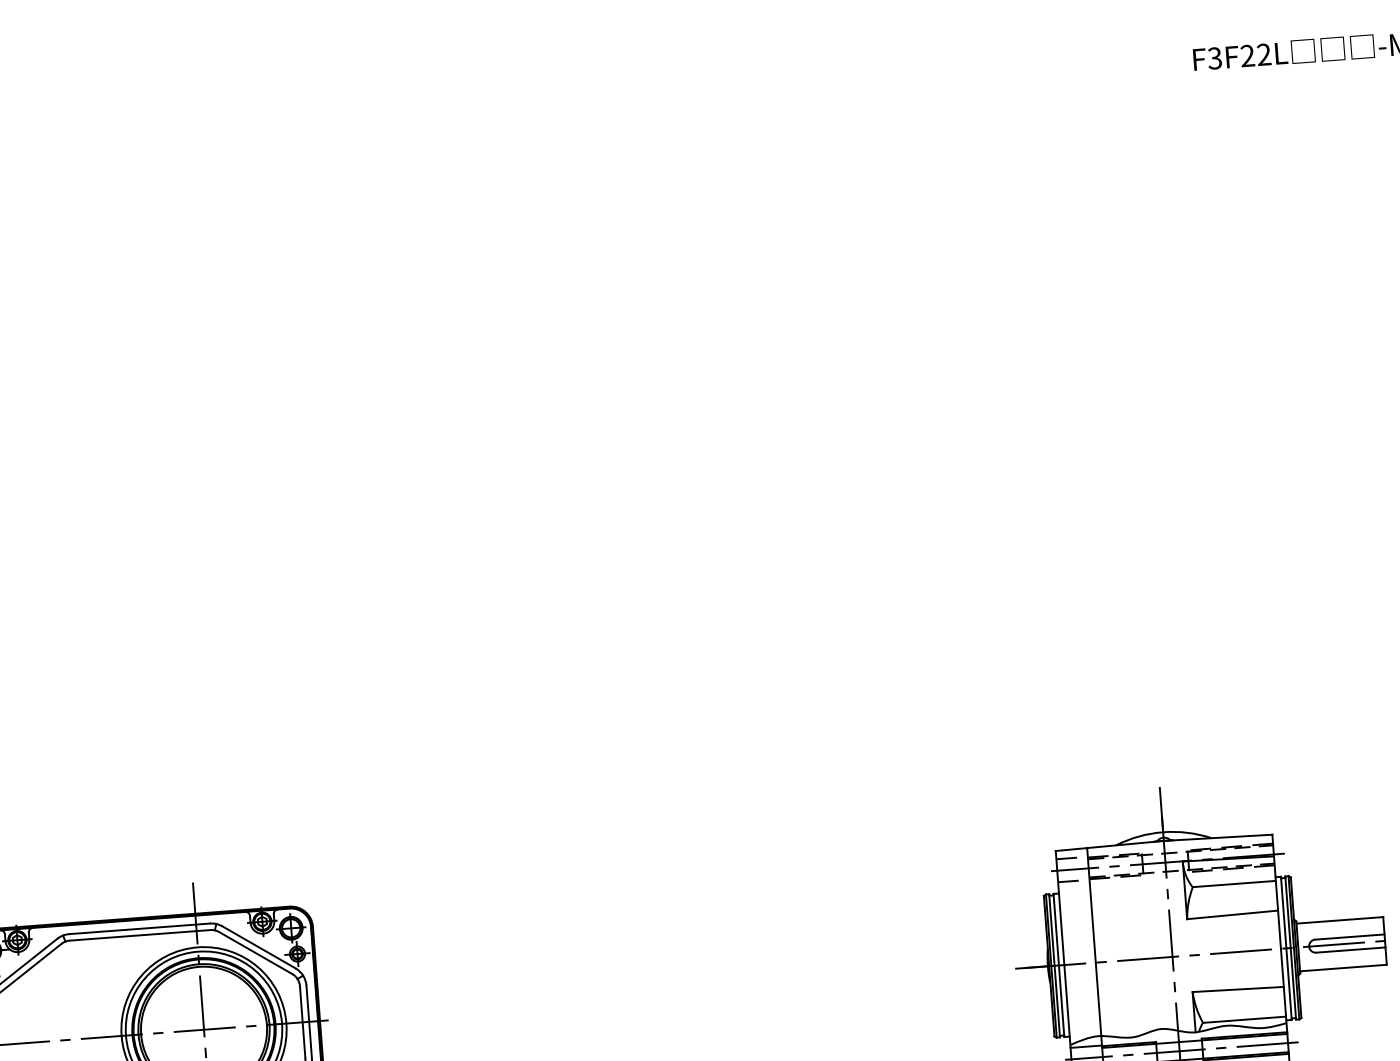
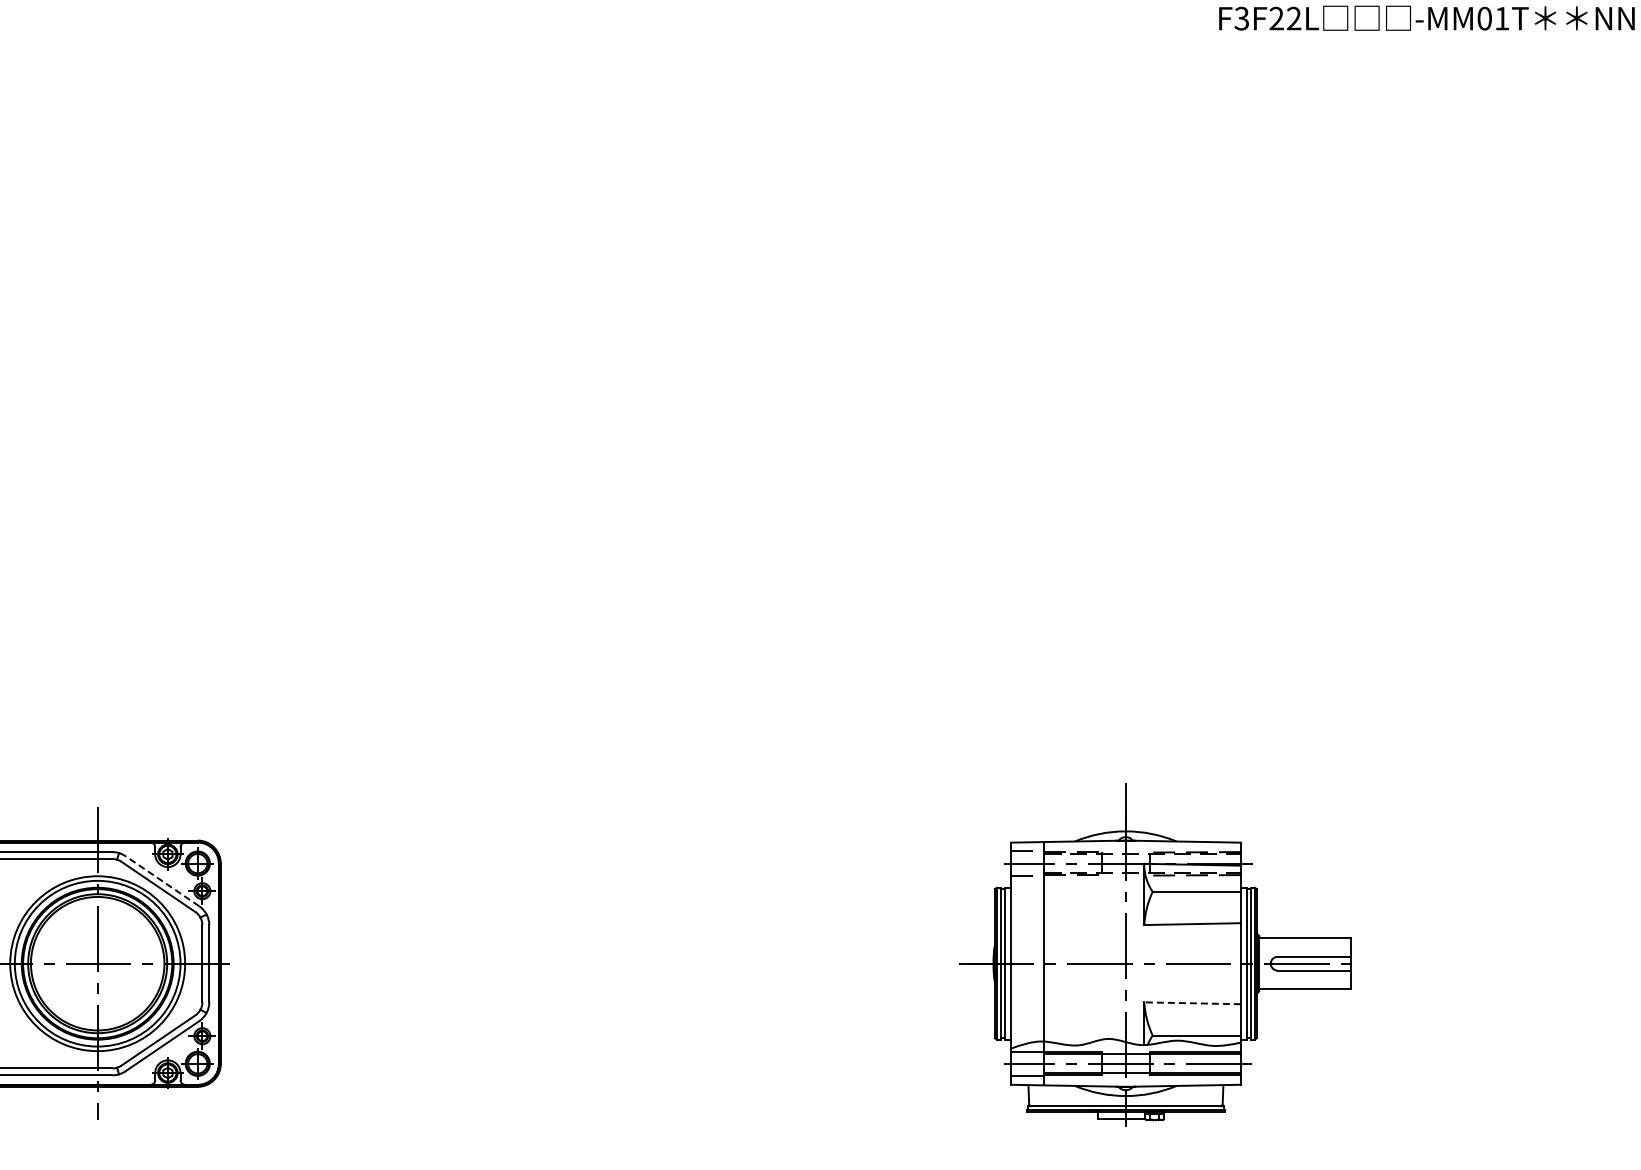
line: (259, 947) -> (162, 881), solid -> dashed
line: (1238, 989) -> (1192, 1003), solid -> dashed

